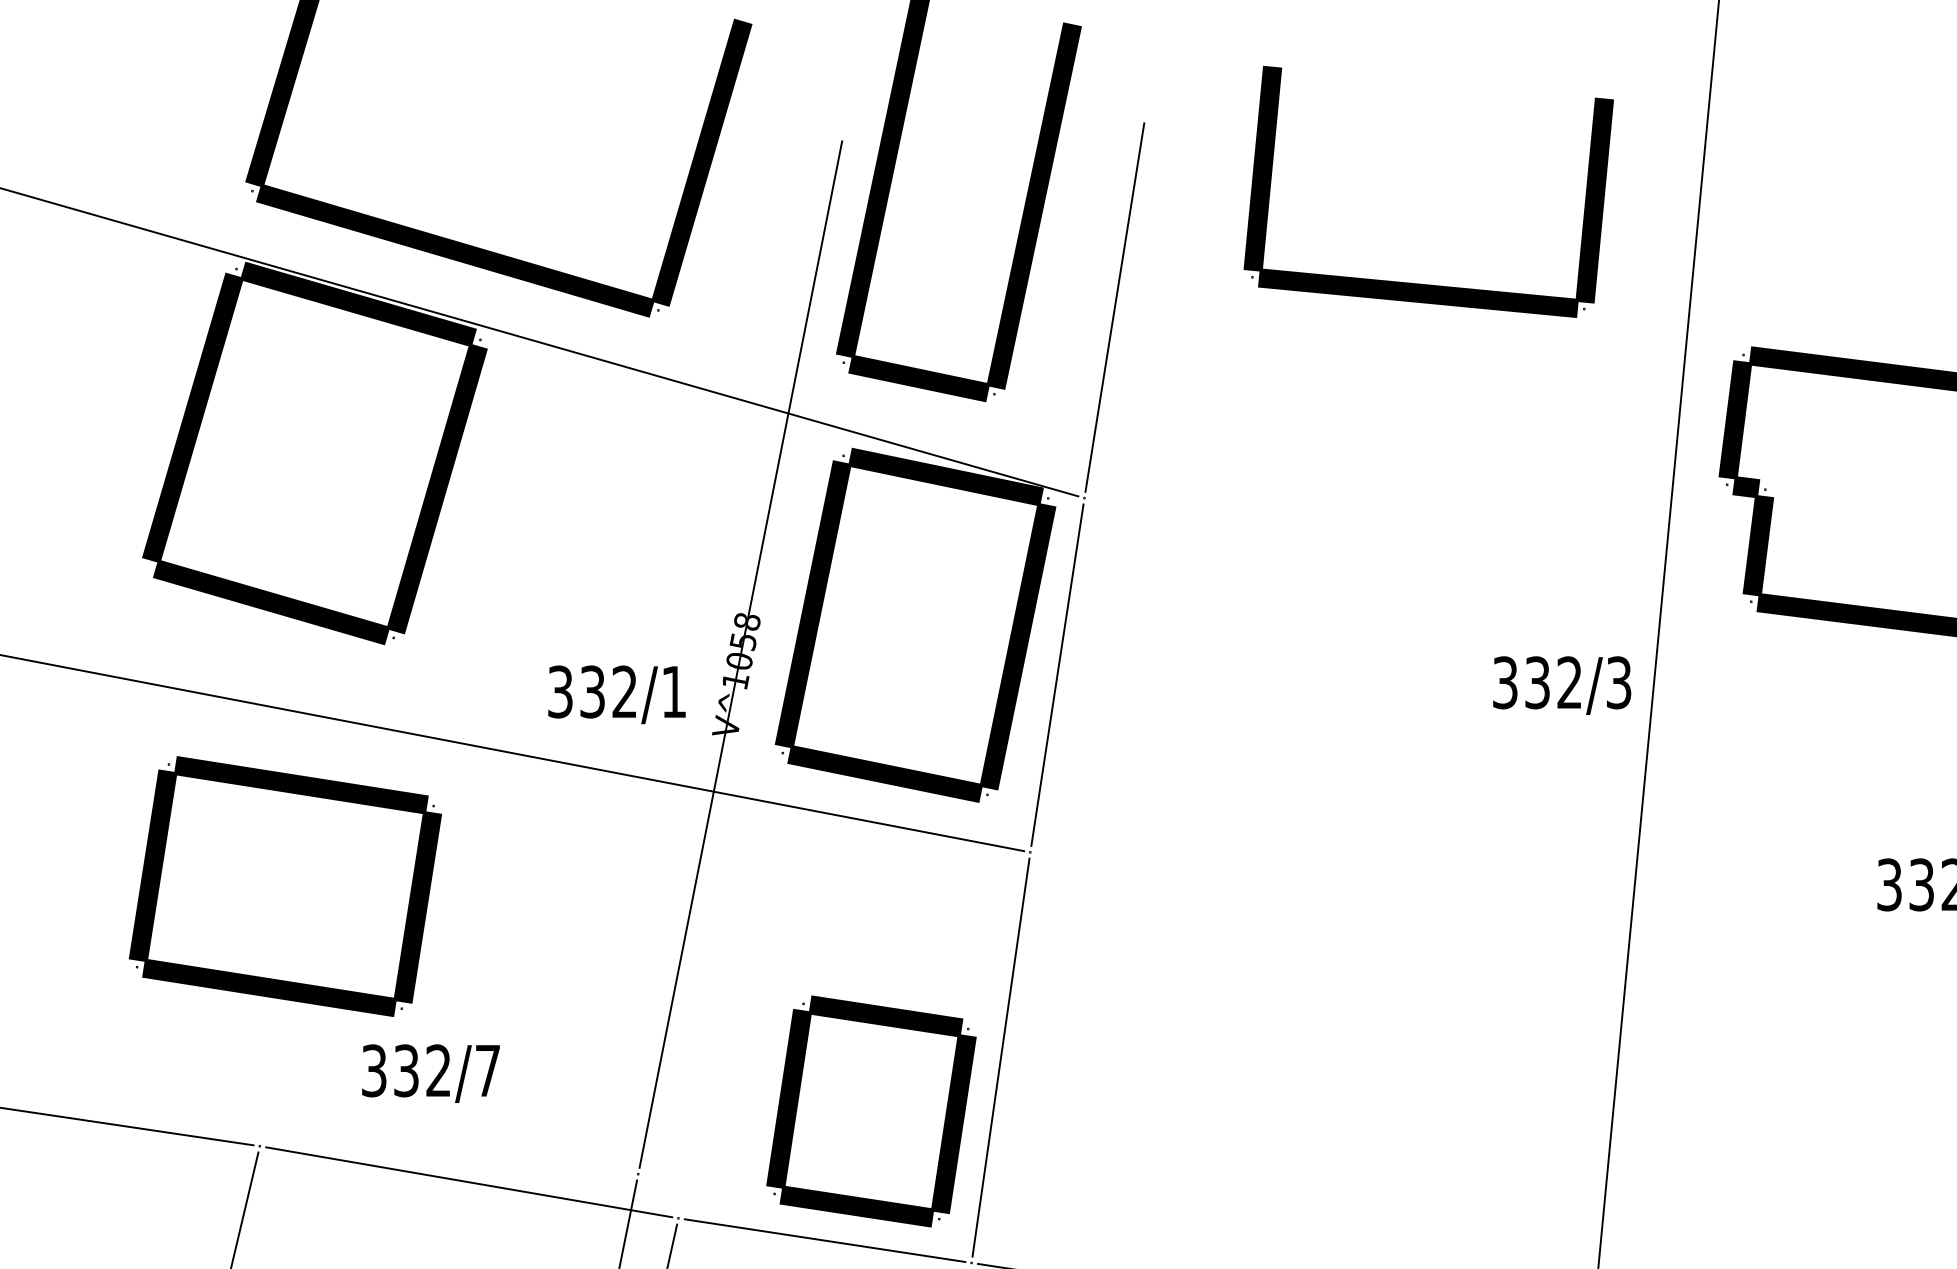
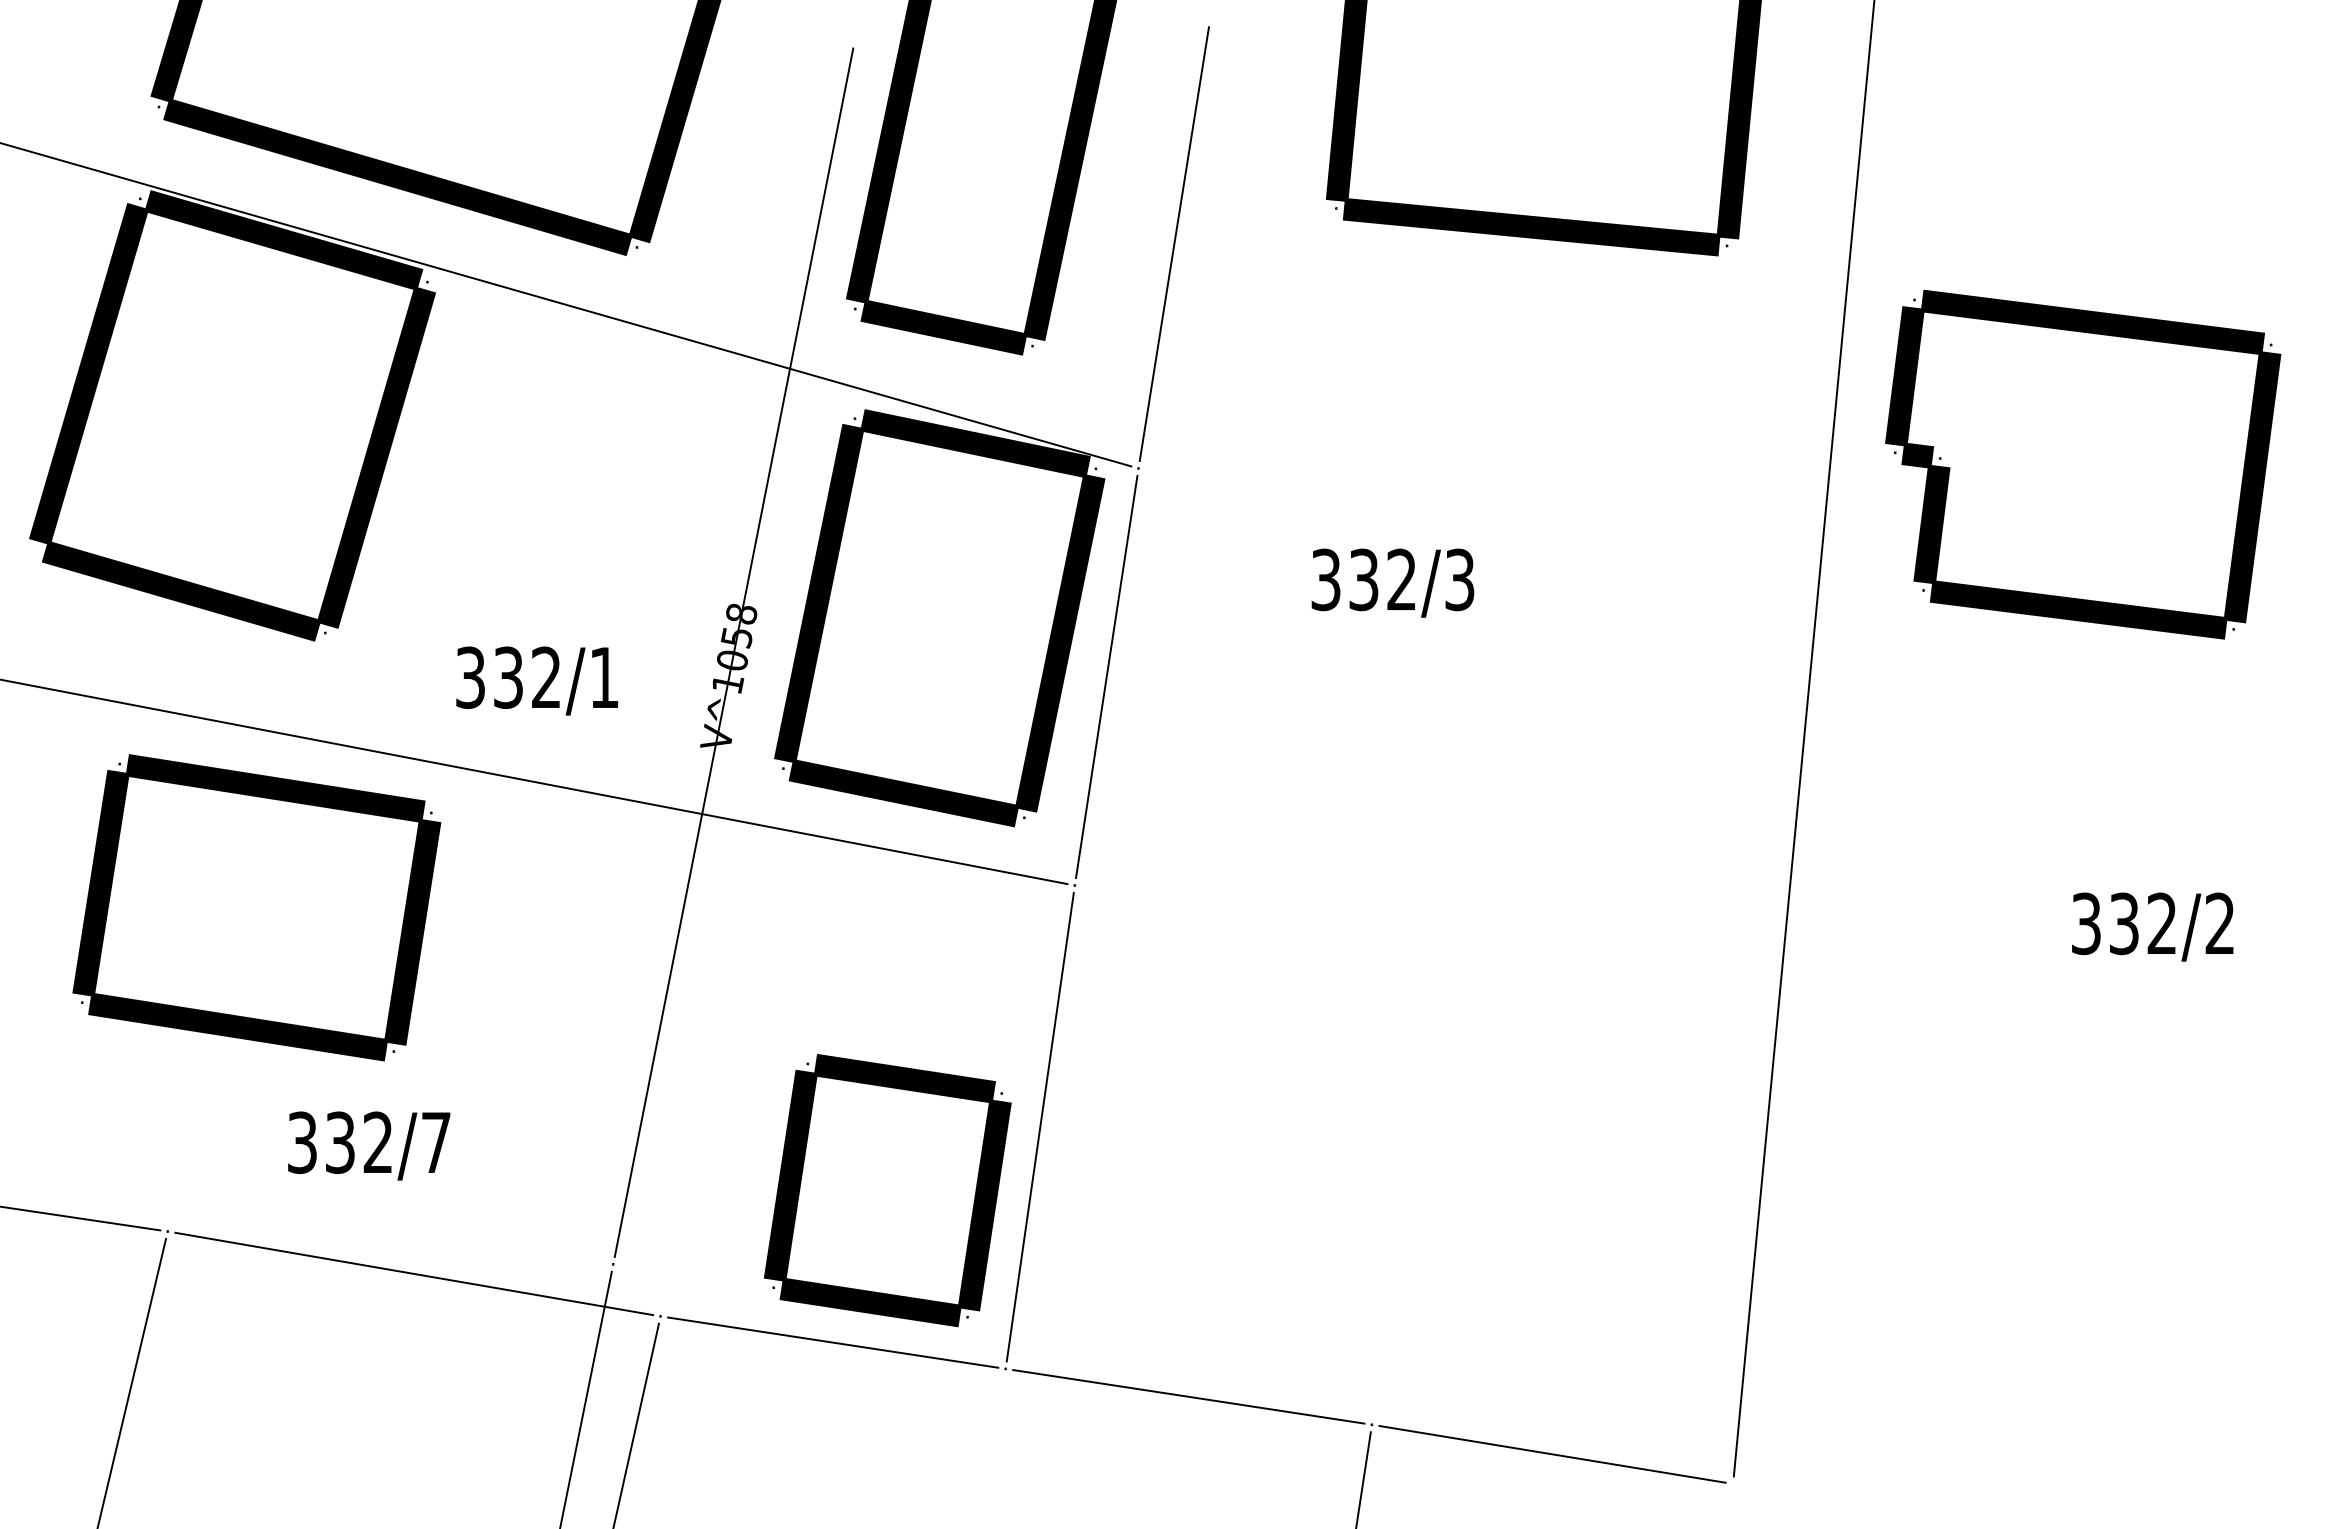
text: (1561, 685) -> (1392, 582), moved
text: (617, 694) -> (537, 680), moved
part: (285, 886) -> (256, 907), moved

